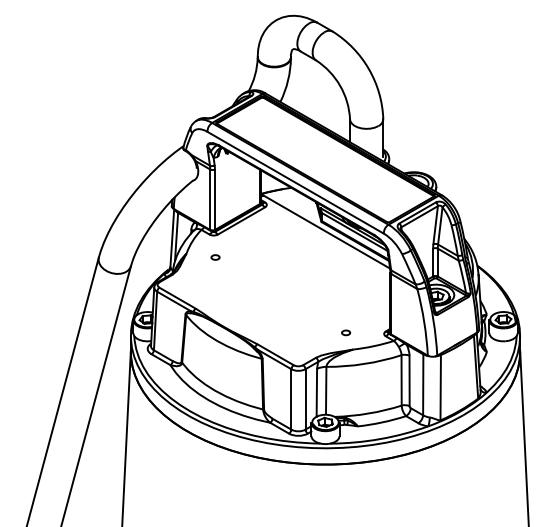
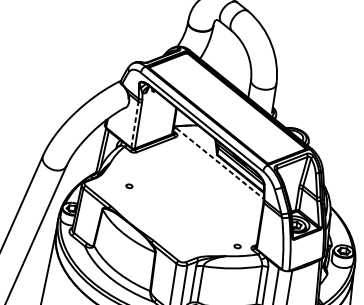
line: (210, 199) -> (135, 124), solid -> dashed
line: (327, 232) -> (220, 163), solid -> dashed
part: (215, 257) -> (129, 186), moved
part: (346, 332) -> (237, 246), moved

